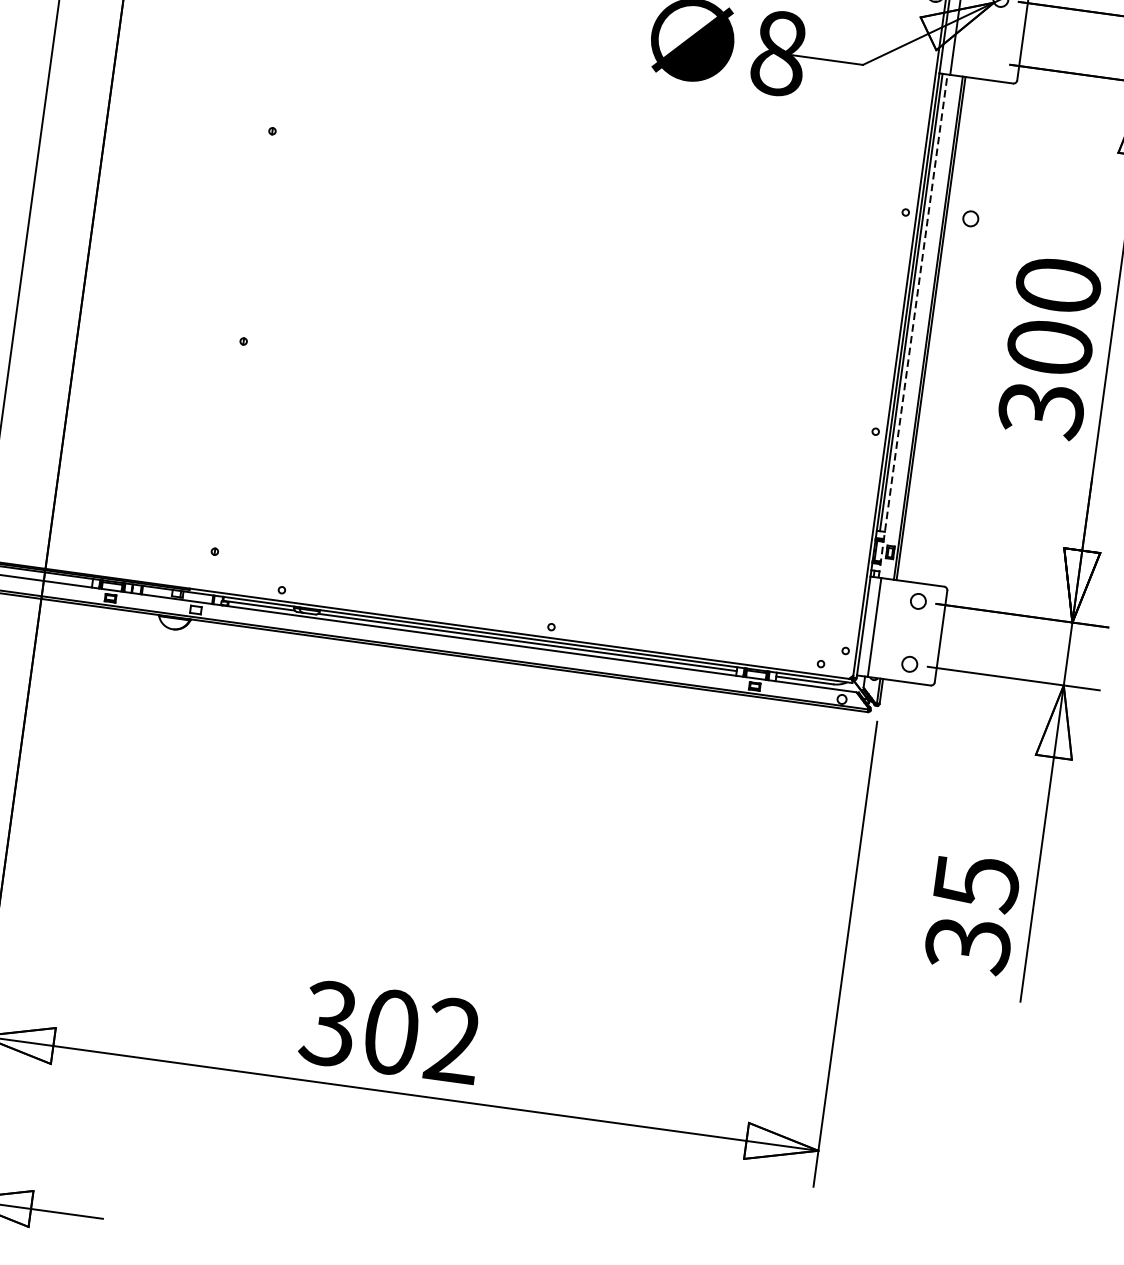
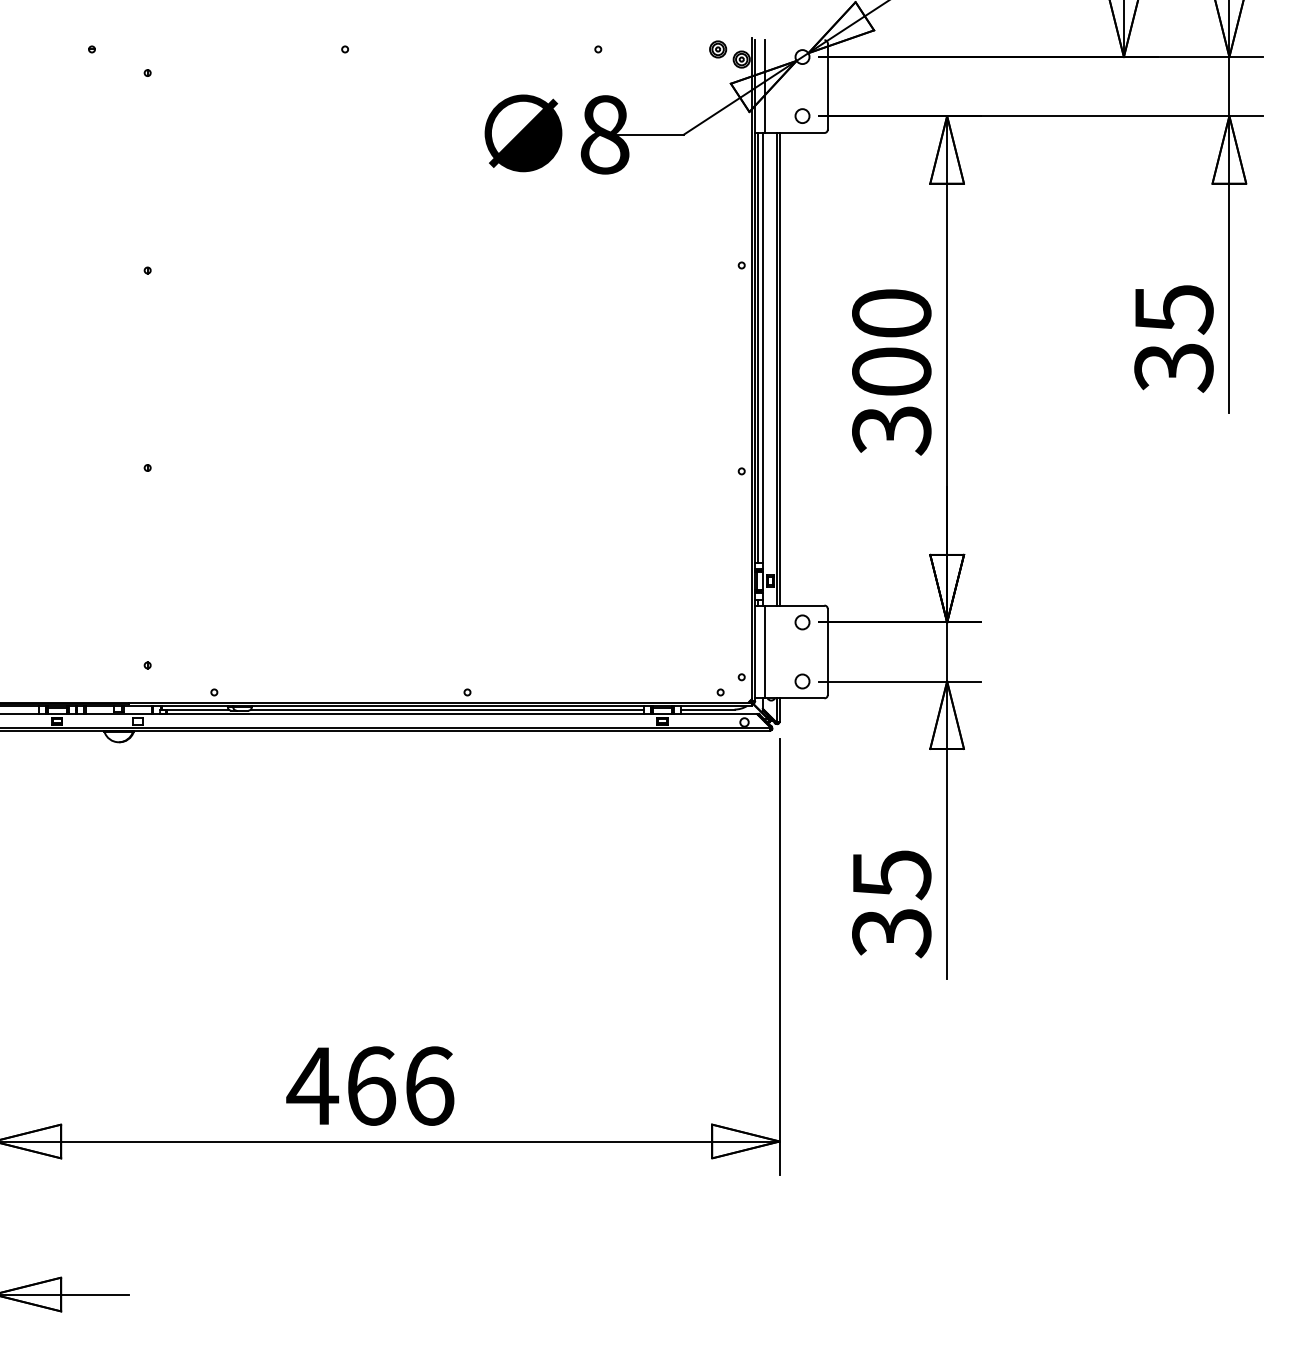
circle: (970, 218) -> (802, 115), moved
line: (912, 325) -> (762, 368), dashed -> solid
text: (390, 1031) -> (370, 1085), 302 -> 466

